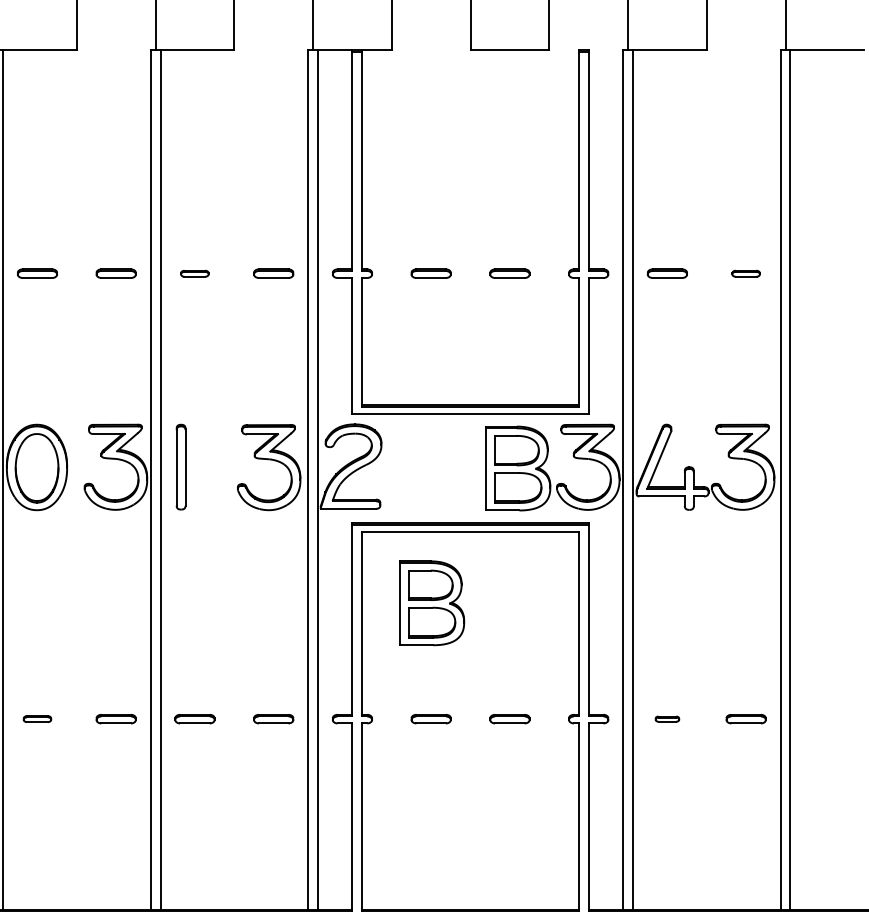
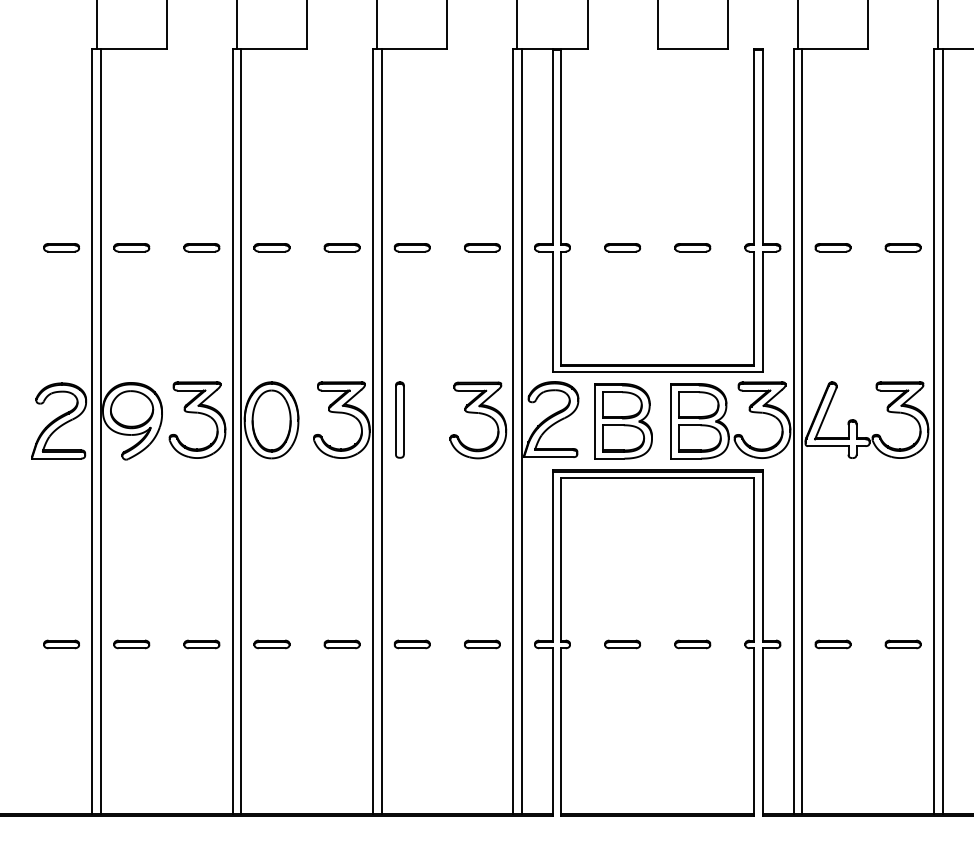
part: (194, 273) -> (411, 247), size x1.43
part: (745, 273) -> (902, 247), size x1.43
part: (432, 603) -> (623, 421), moved
part: (36, 719) -> (271, 644), size x1.43
part: (666, 719) -> (832, 644), size x1.67

